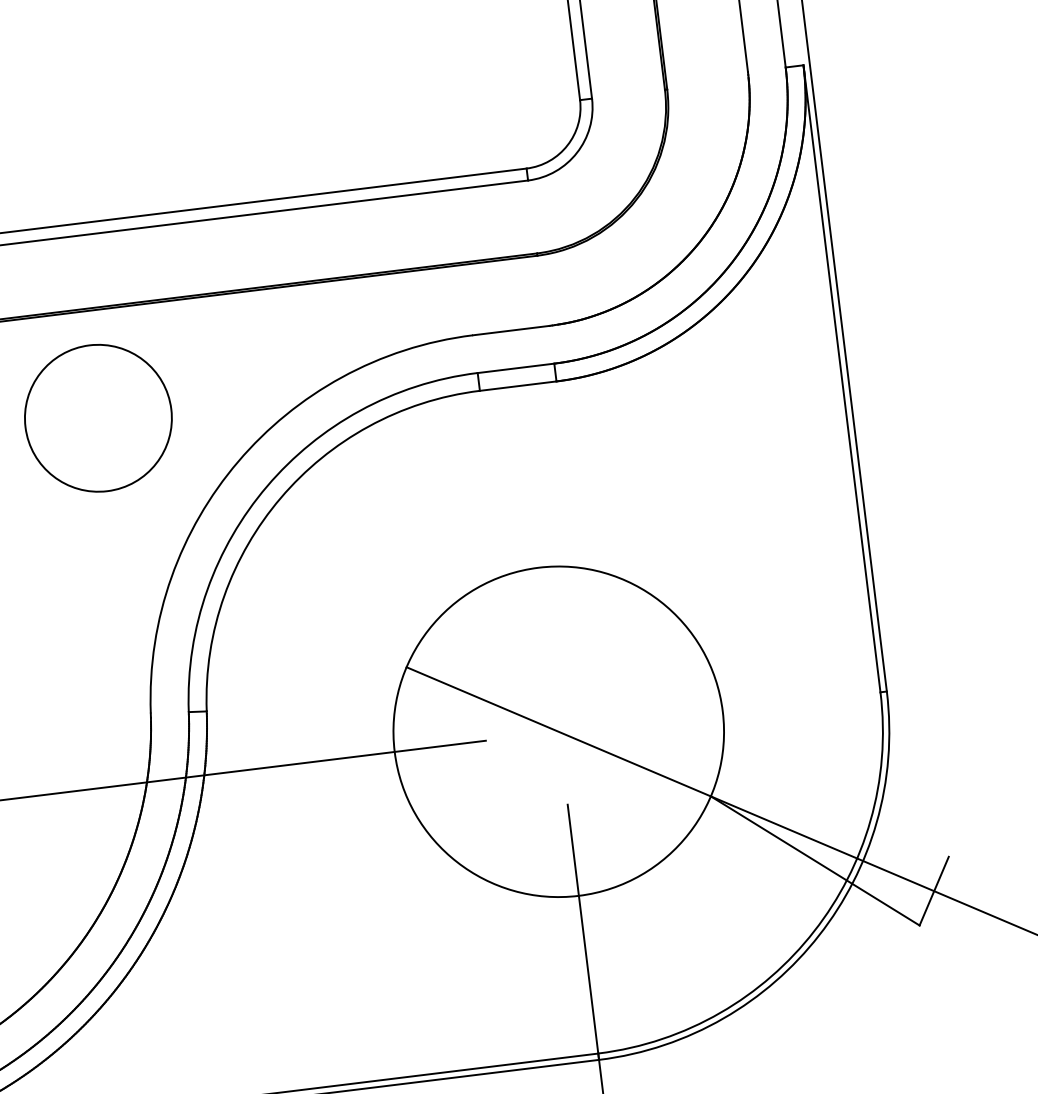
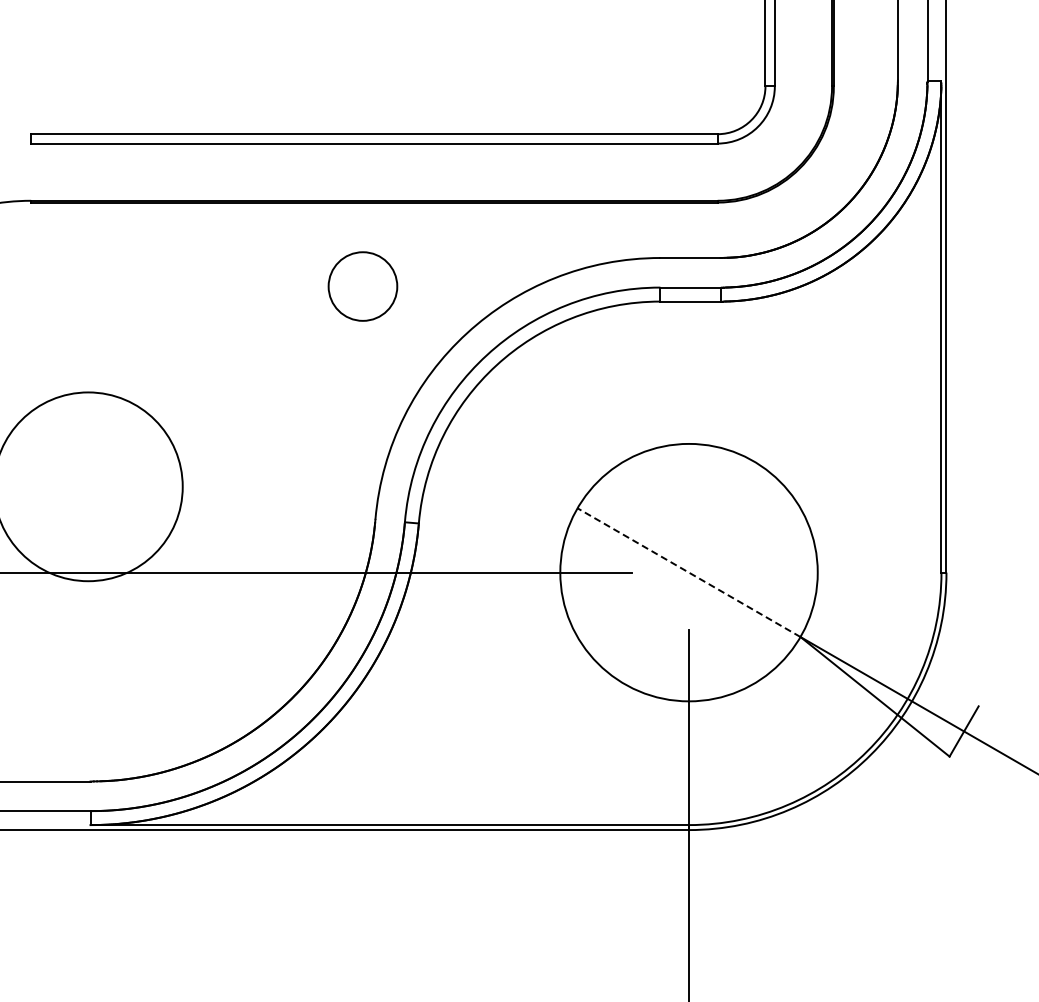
circle: (97, 418) -> (362, 286), size x0.6
line: (559, 731) -> (689, 572), solid -> dashed

